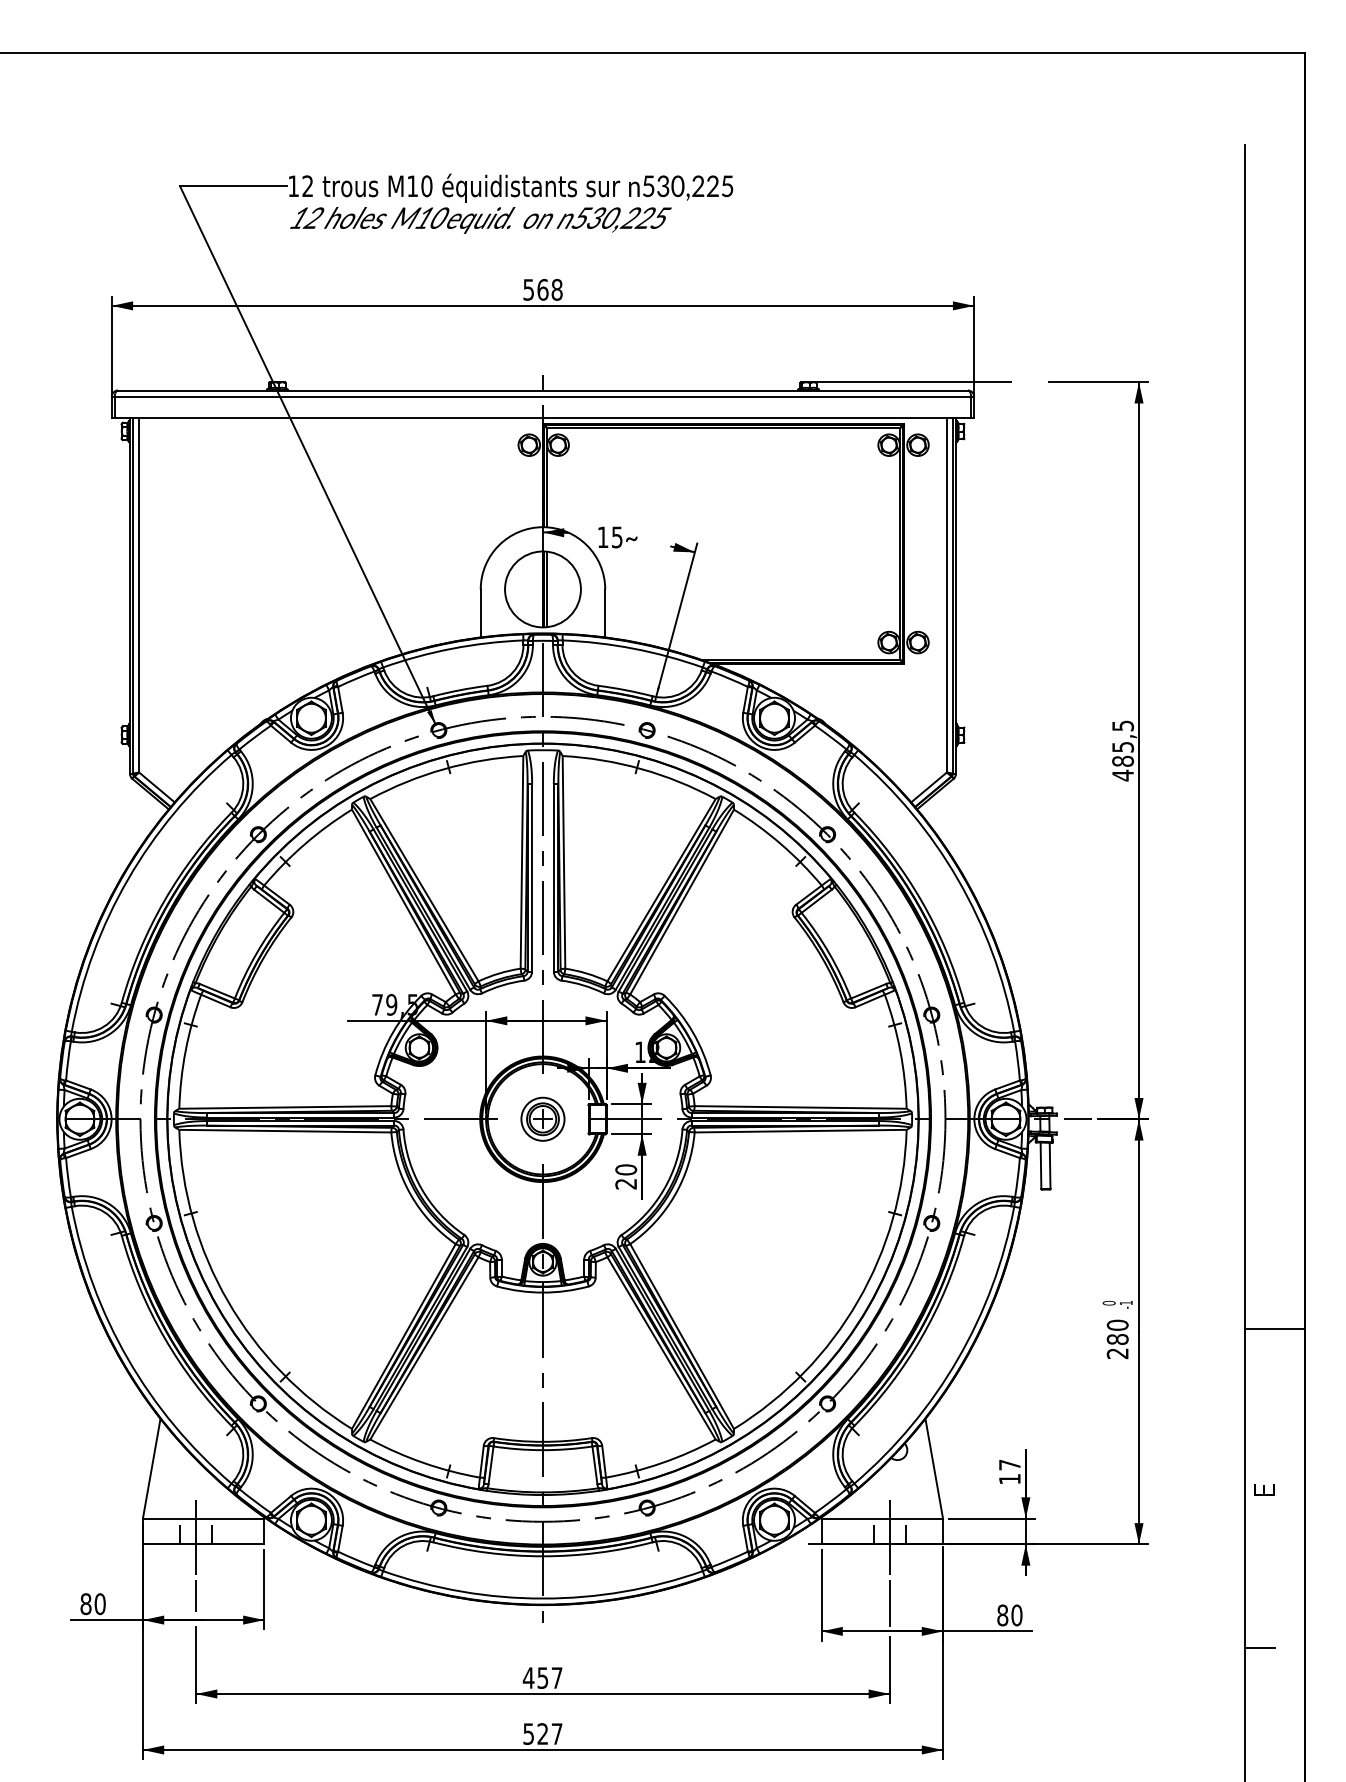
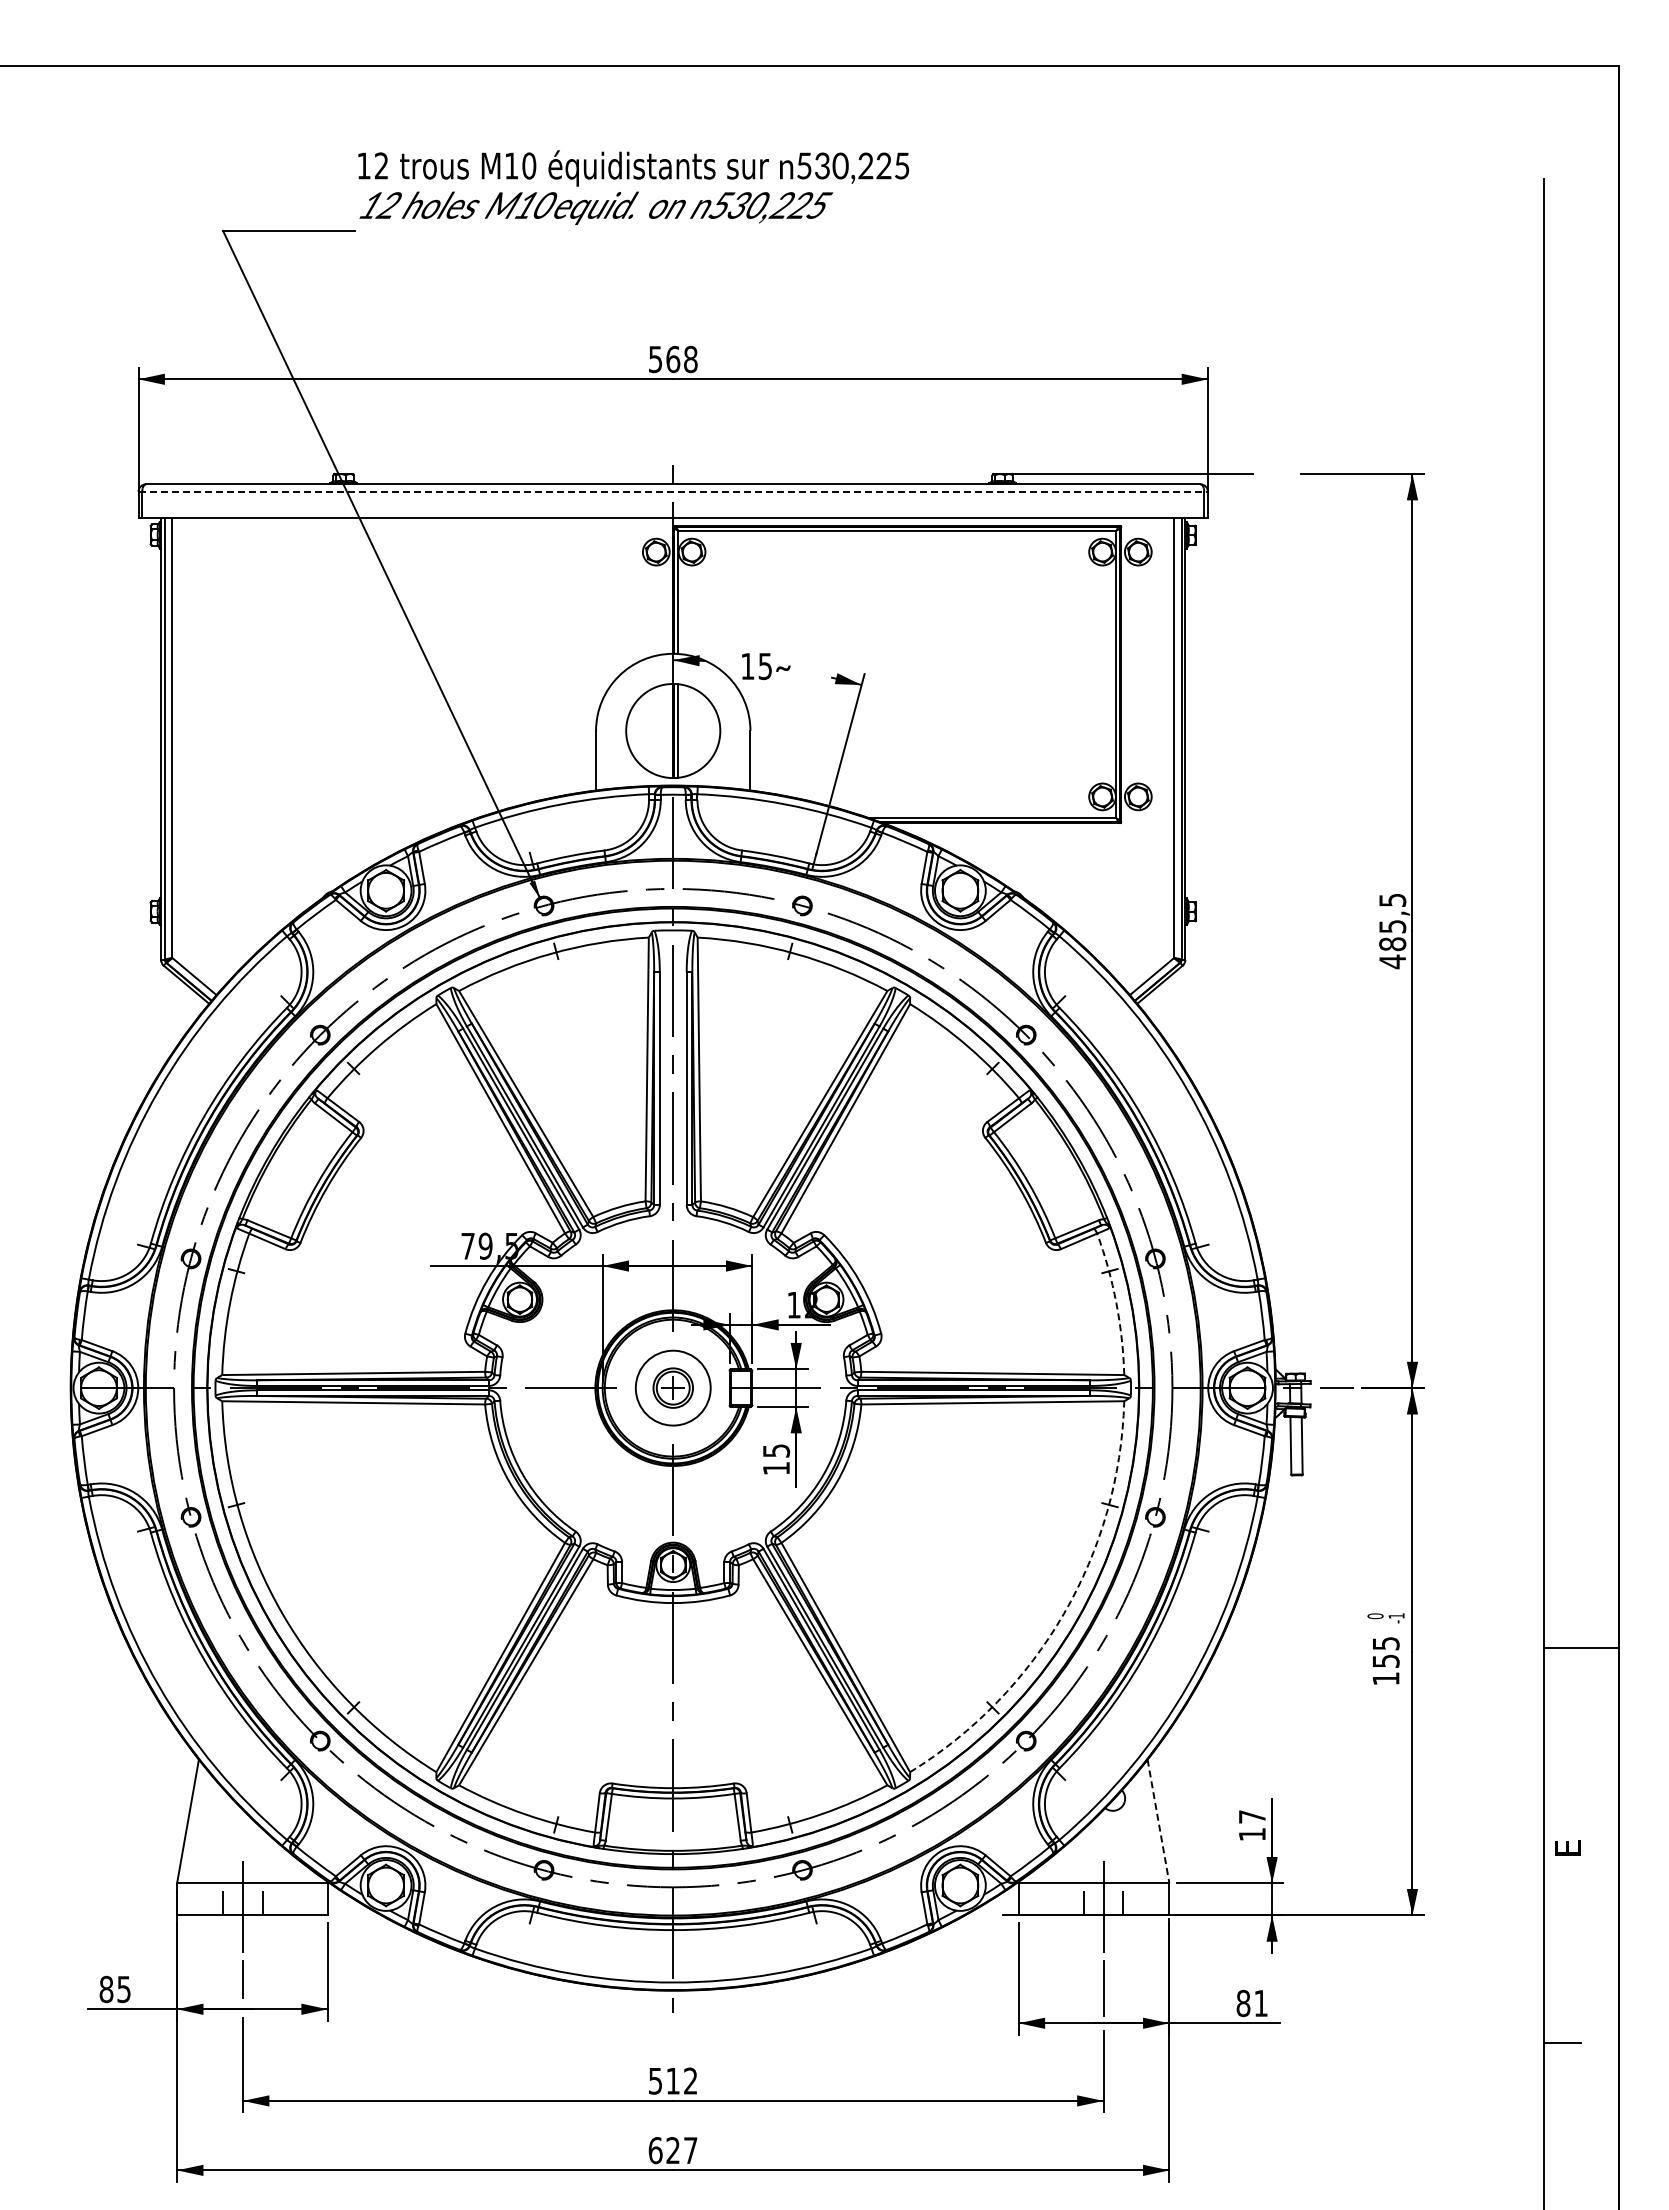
text: (510, 203) -> (633, 187), moved
line: (543, 396) -> (673, 491), solid -> dashed
arc: (900, 1051) -> (1116, 1303), solid -> dashed
circle: (543, 1118) -> (673, 1387), size x1.4
text: (626, 1176) -> (776, 1459), 20 -> 15
arc: (858, 1301) -> (1064, 1613), solid -> dashed
text: (1117, 1338) -> (1385, 1660), 280 -> 155
line: (934, 1468) -> (1158, 1821), solid -> dashed
text: (100, 1604) -> (124, 1989), 80 -> 85
text: (1017, 1615) -> (1261, 2003), 80 -> 81
text: (542, 1677) -> (672, 2080), 457 -> 512
text: (528, 1733) -> (655, 2150), 527 -> 627

